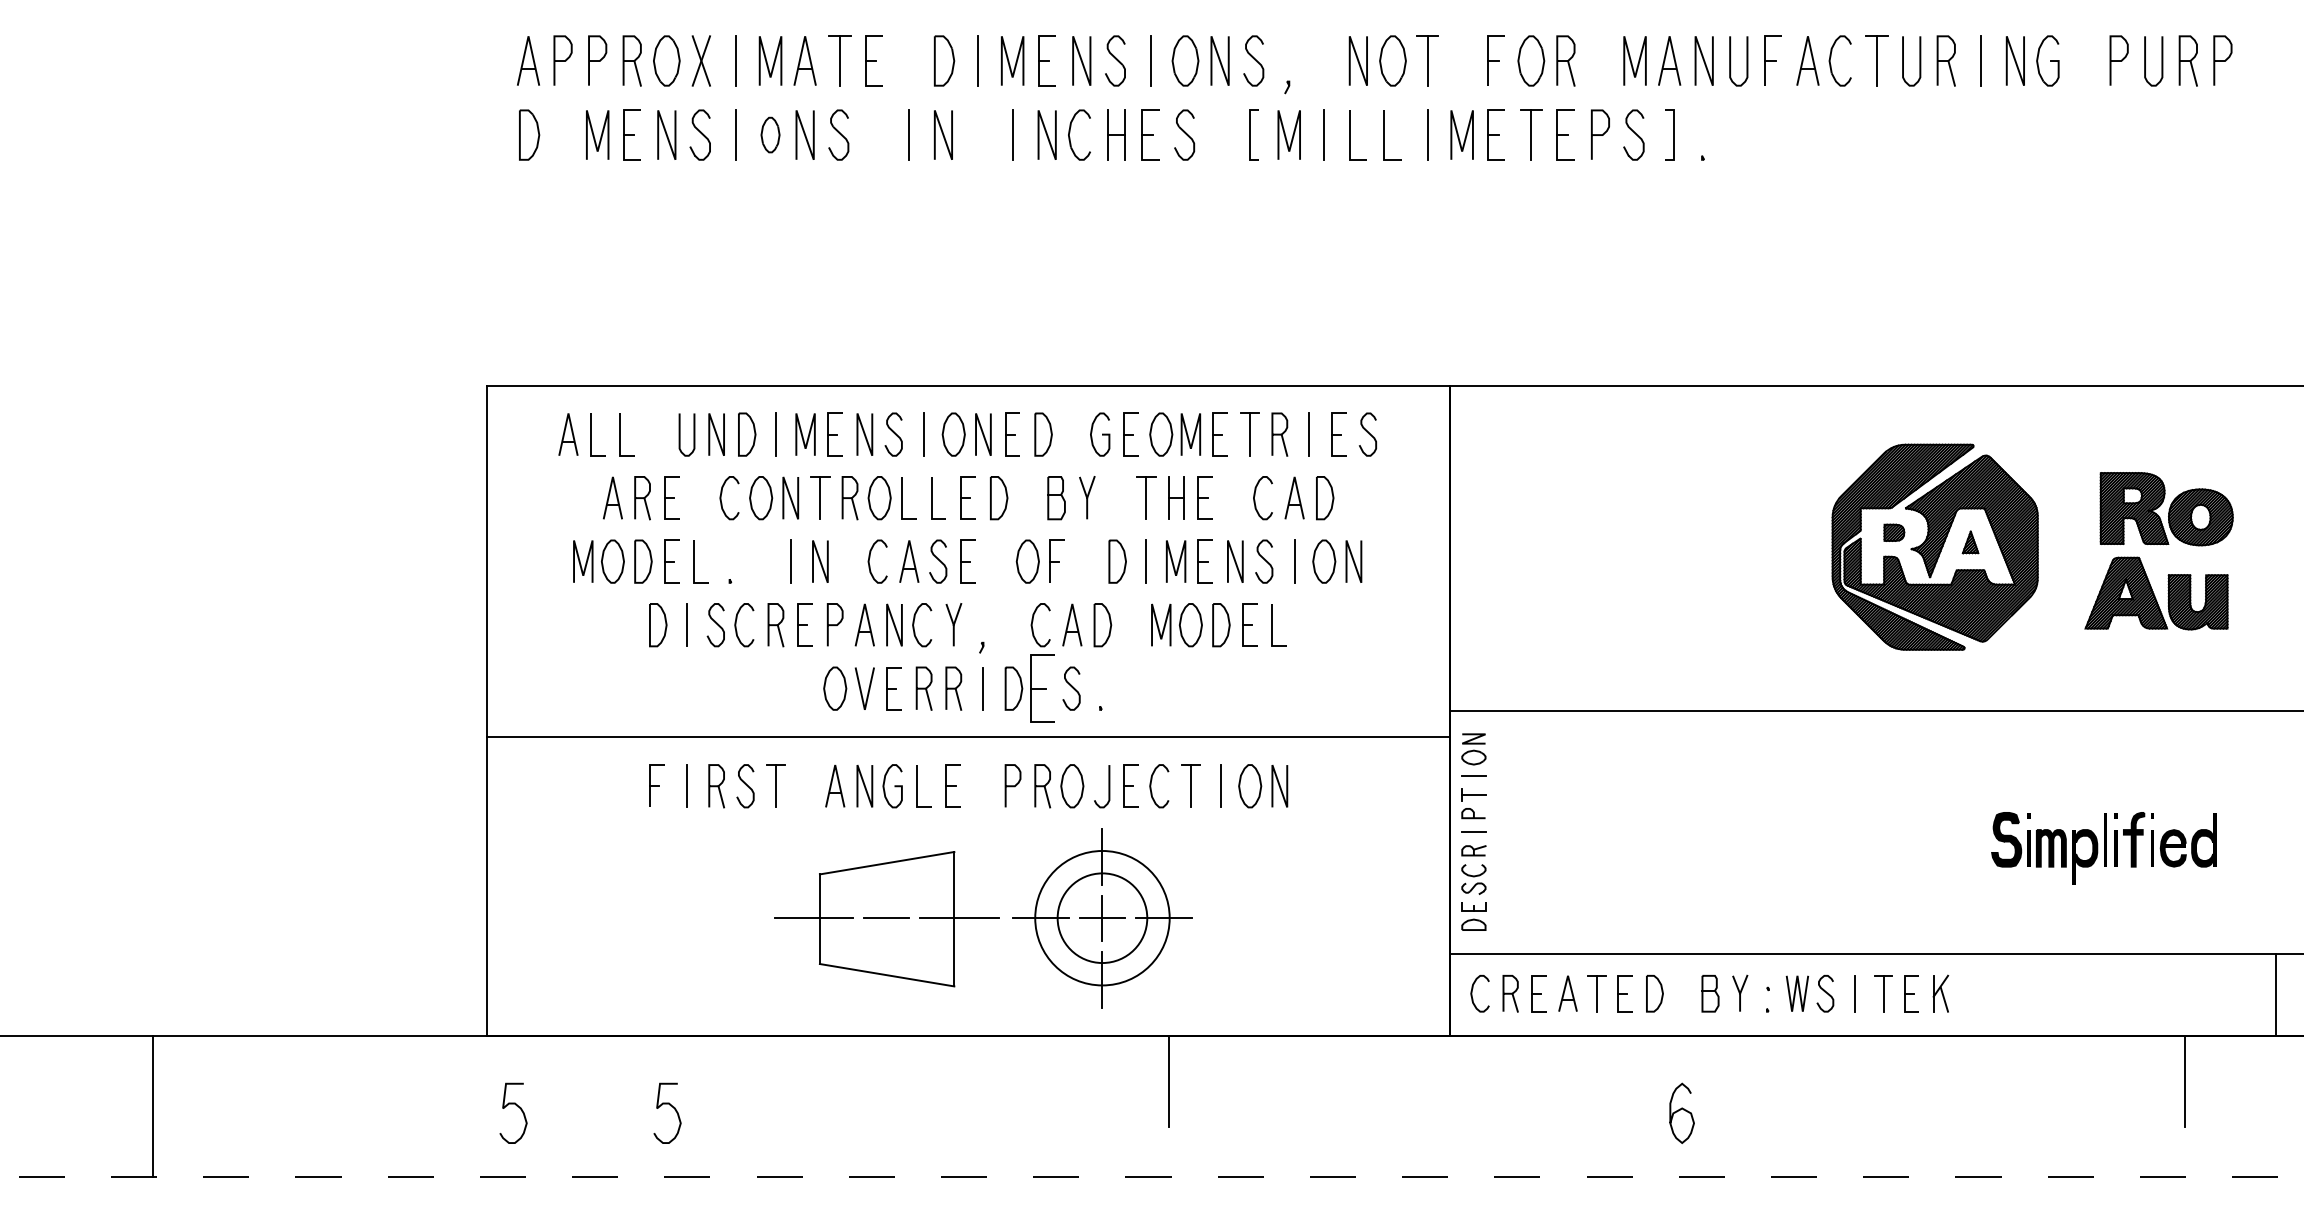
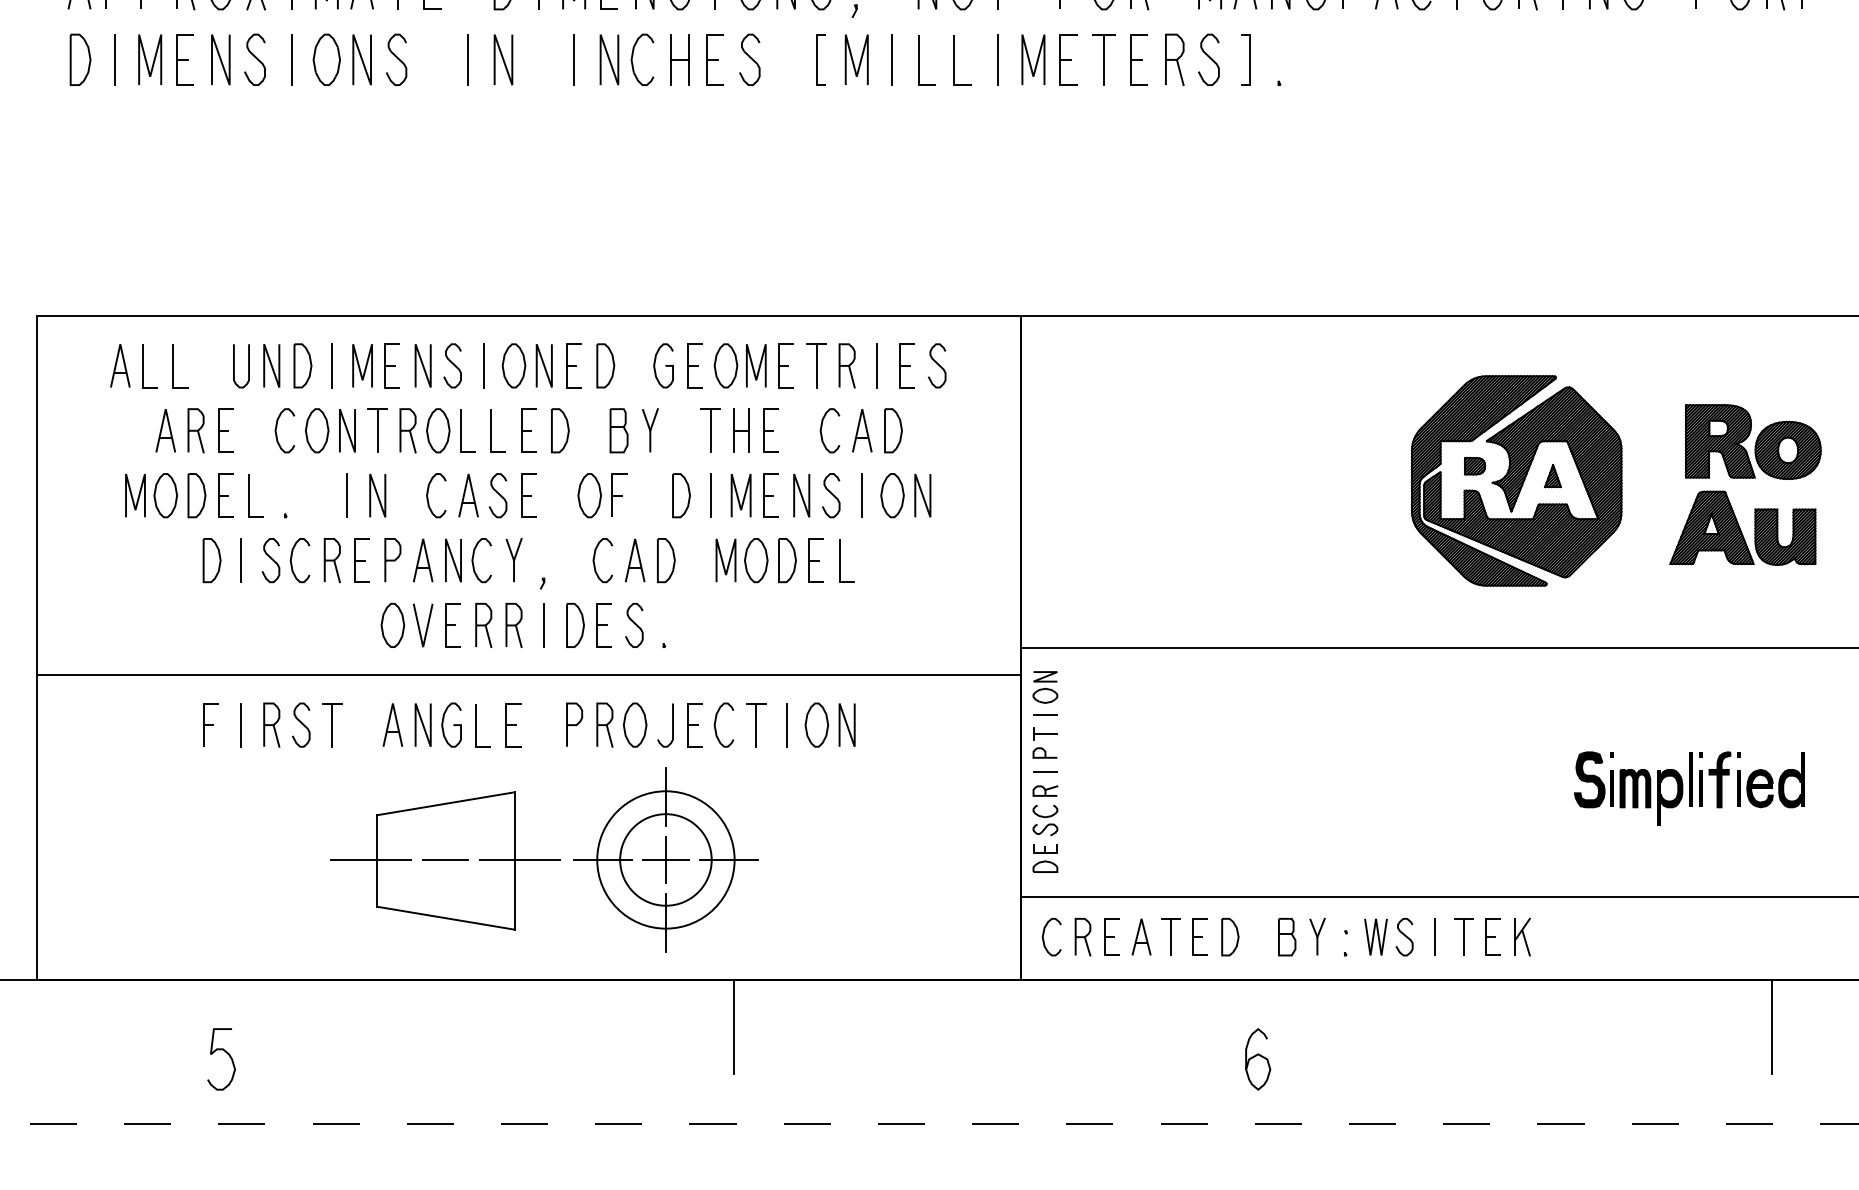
line: (563, 134) -> (115, 59), added
part: (770, 134) -> (326, 59), size x1.43
line: (1605, 147) -> (1179, 72), added
part: (1041, 688) -> (603, 625), size x0.62
curve: (516, 1106) -> (67, 1052), removed

